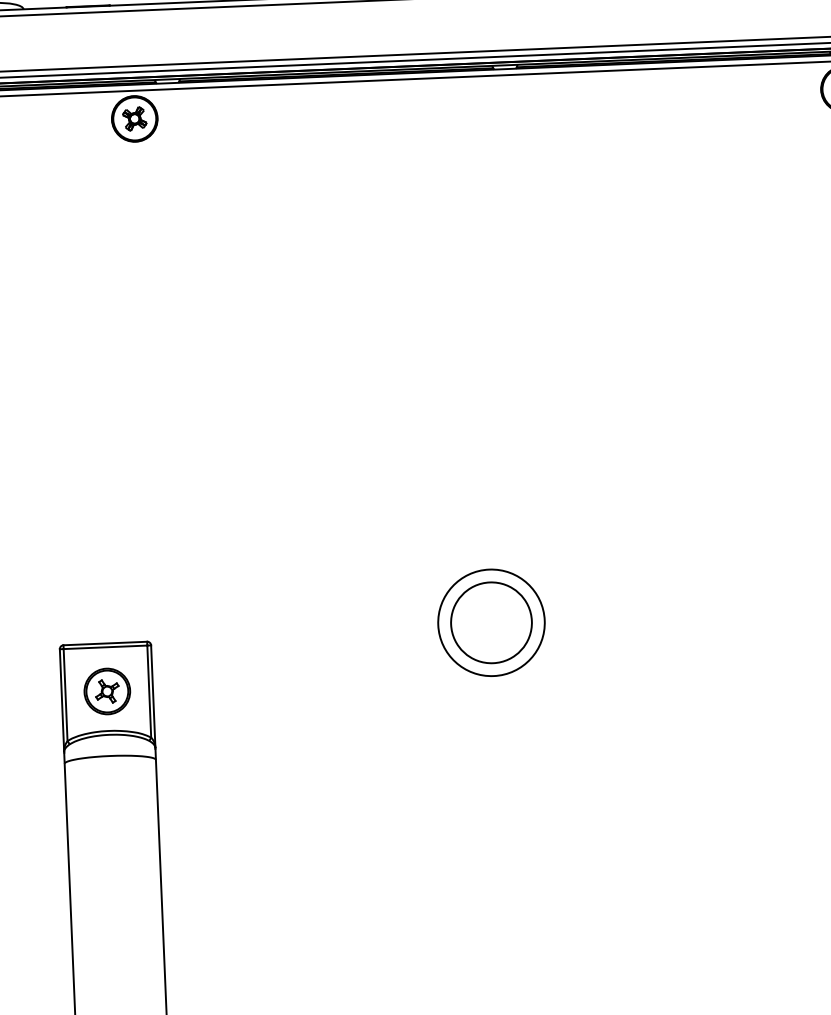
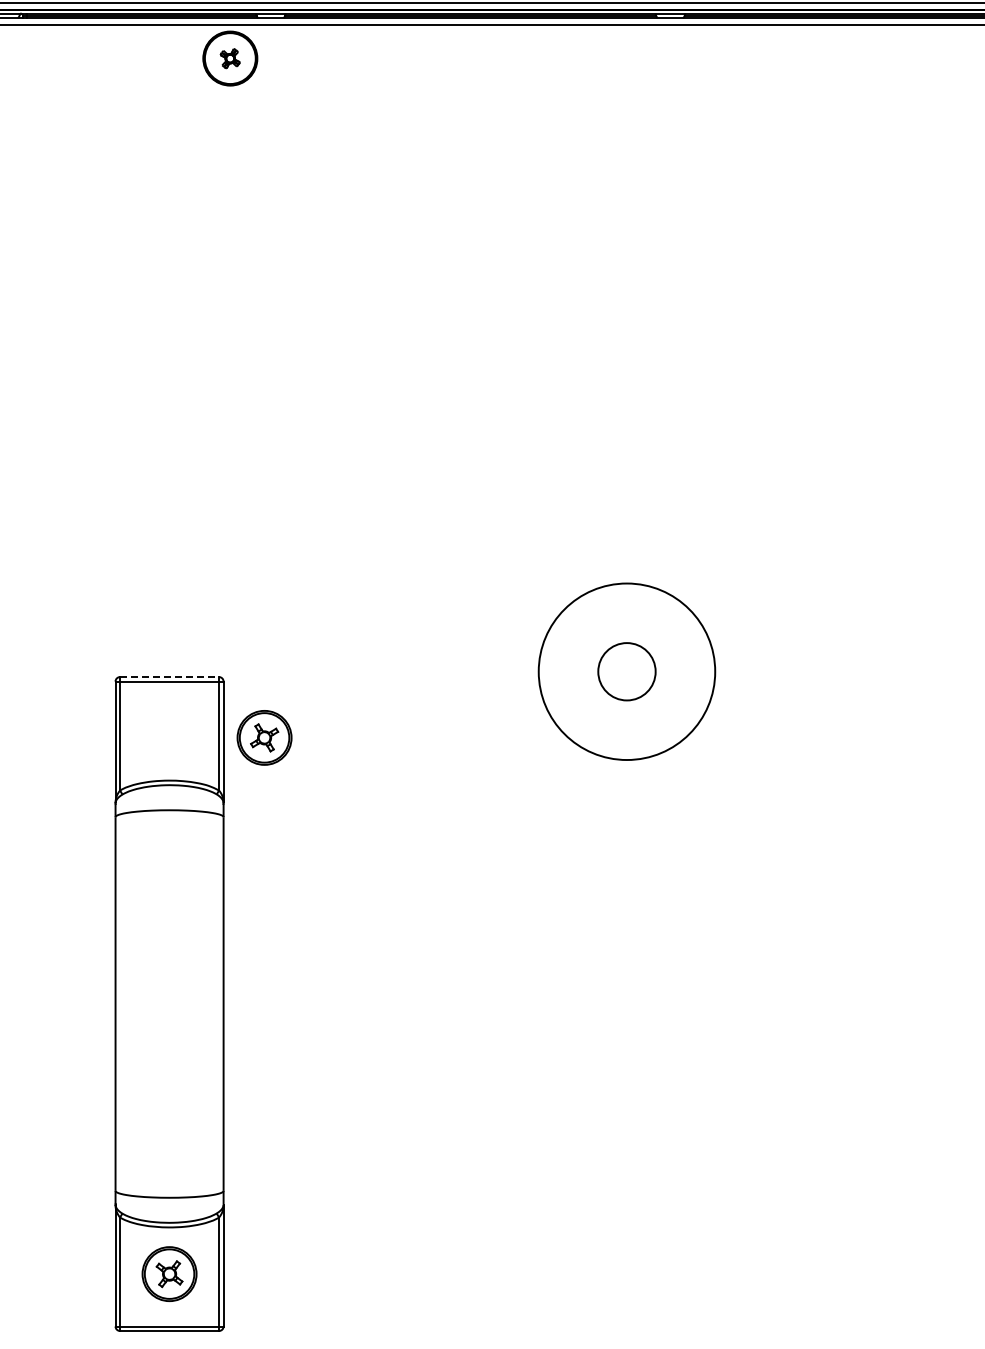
part: (134, 118) -> (229, 58), size x0.7
circle: (491, 622) -> (626, 671), size x0.6
circle: (491, 622) -> (626, 671), size x1.4
line: (105, 643) -> (169, 677), solid -> dashed
part: (107, 691) -> (264, 737), moved

